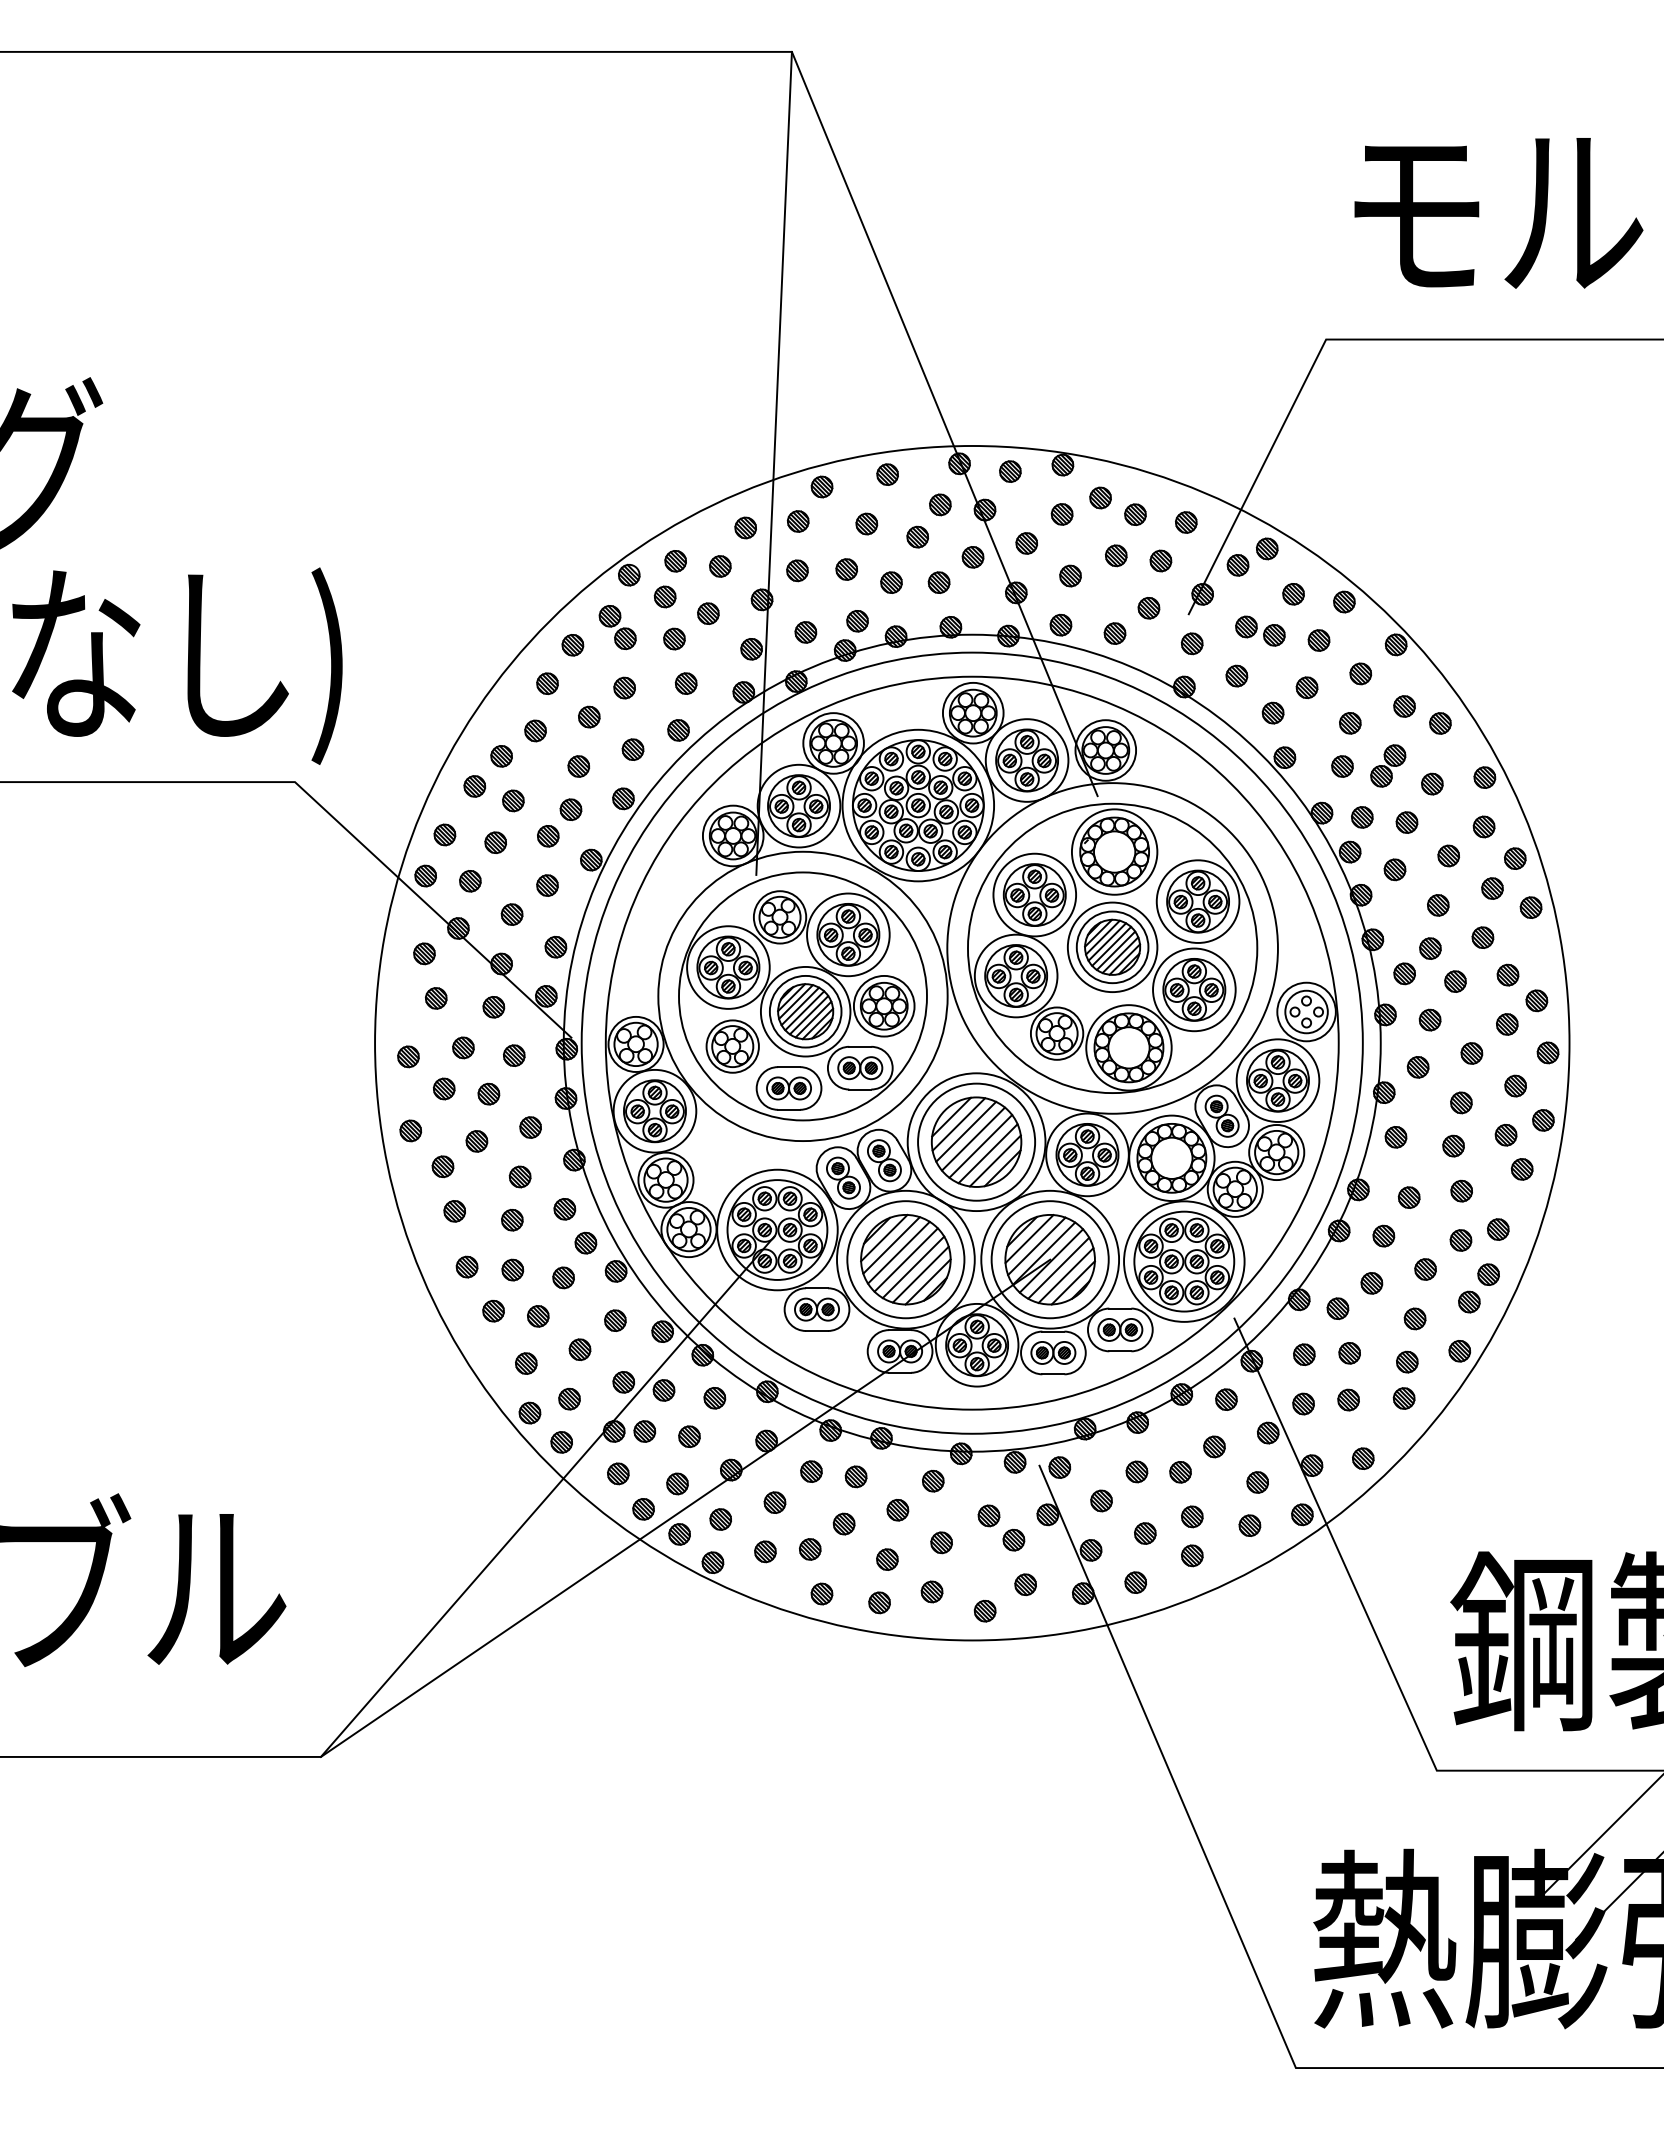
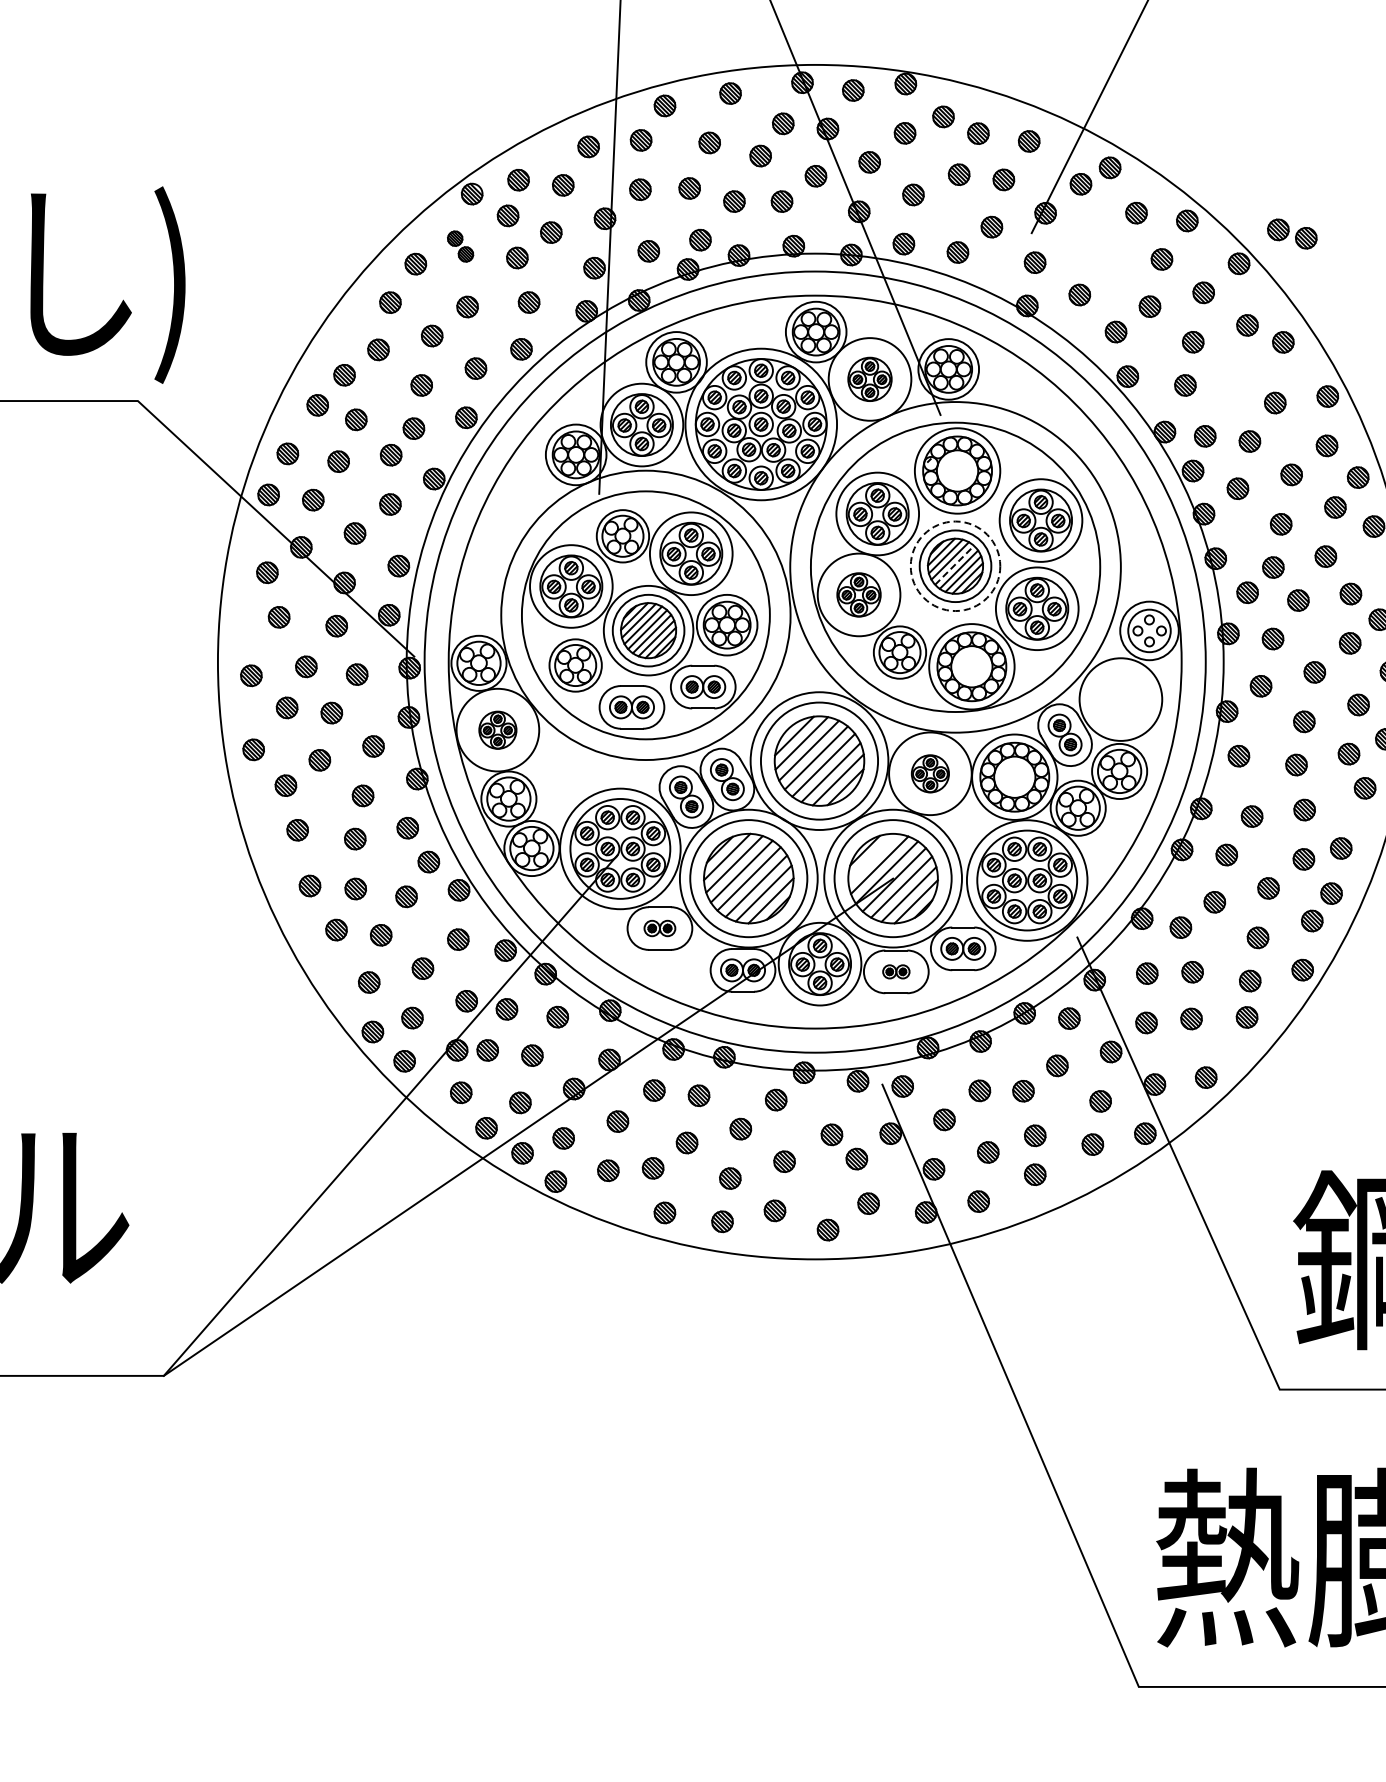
part: (617, 627) -> (460, 246), size x0.7
part: (1260, 630) -> (1292, 233), moved
part: (1026, 760) -> (869, 379), size x0.7
part: (1388, 765) -> (1231, 384), removed
line: (1111, 946) -> (954, 565), solid -> dashed
circle: (1112, 947) -> (955, 566), solid -> dashed
part: (1015, 975) -> (858, 594), size x0.7
part: (1277, 1080) -> (1120, 699), removed
part: (654, 1111) -> (497, 730), size x0.6
part: (1087, 1154) -> (930, 773), size x0.6
line: (1029, 1239) -> (872, 858), removed
part: (816, 1309) -> (659, 928), size x0.7
part: (1053, 1352) -> (896, 971), size x0.6

